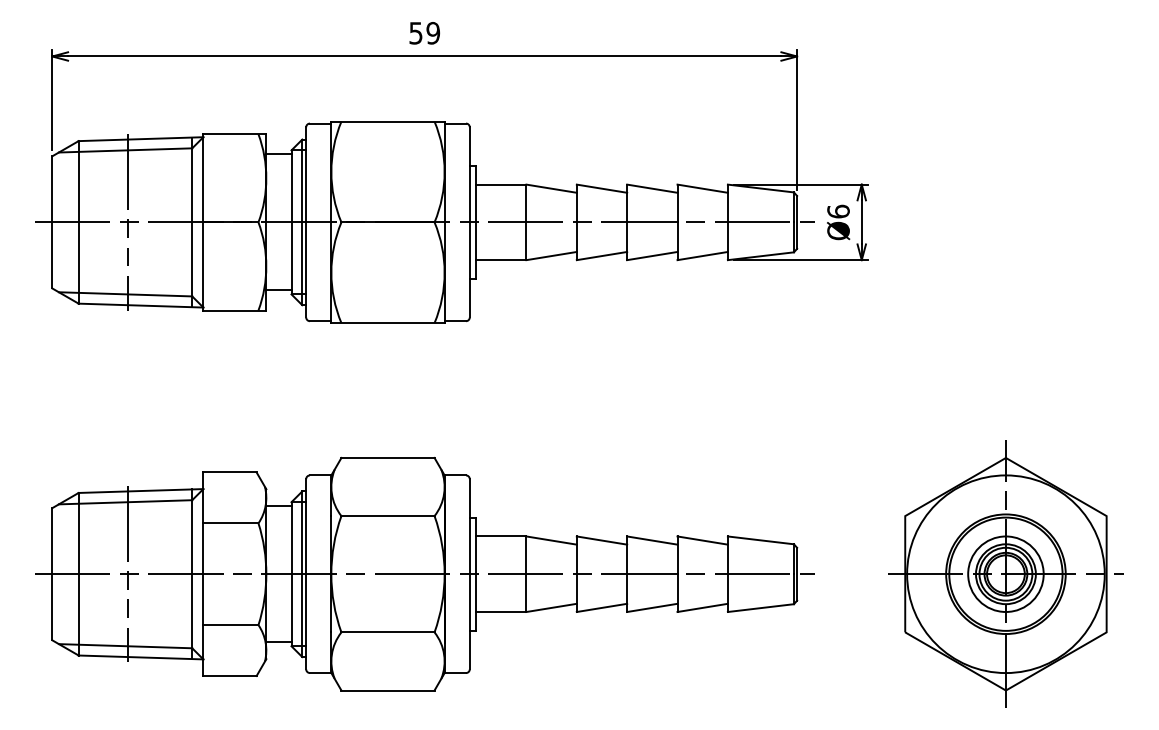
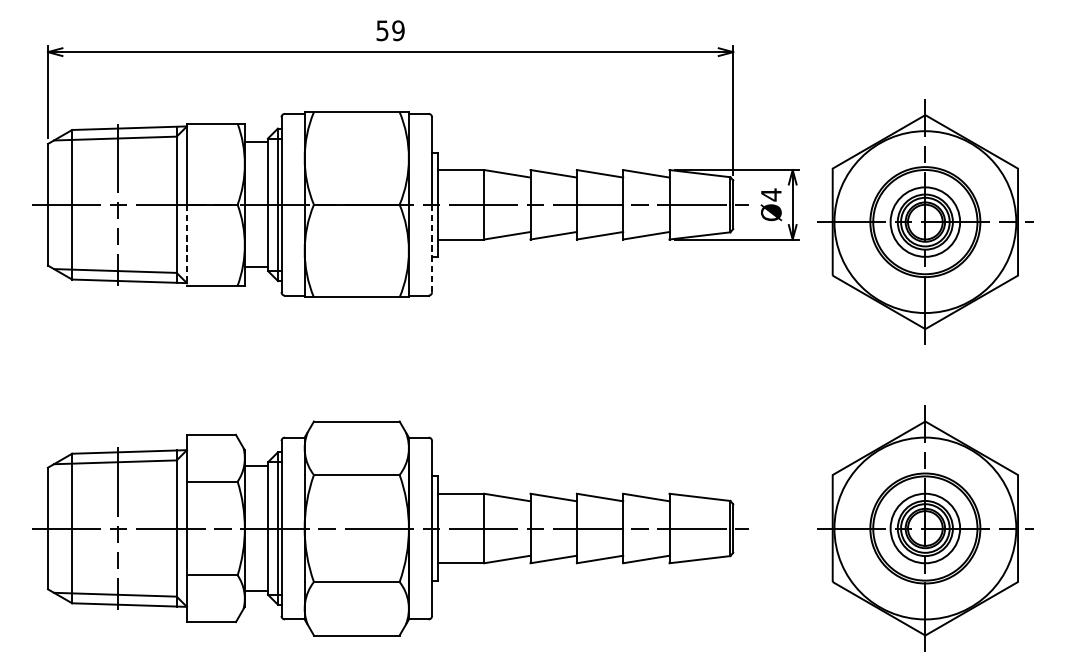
text: (838, 211) -> (771, 194), Ø6 -> Ø4
part: (1005, 240) -> (924, 221), added
line: (203, 266) -> (187, 245), solid -> dashed
line: (469, 269) -> (431, 248), solid -> dashed

